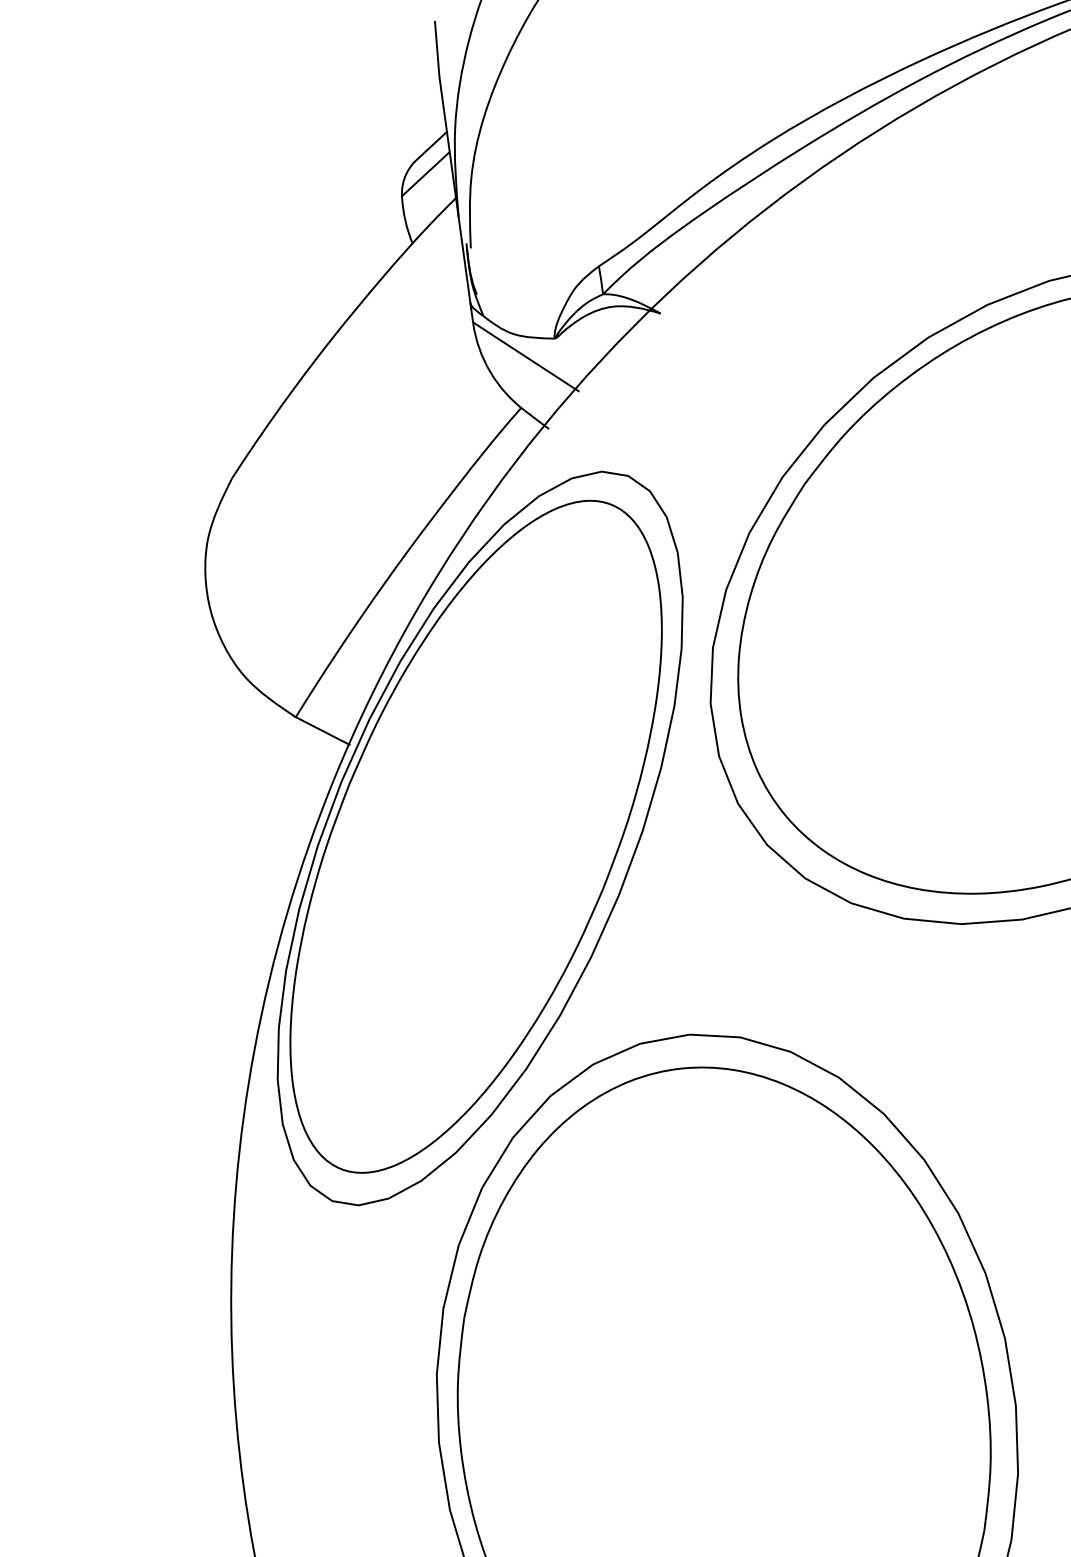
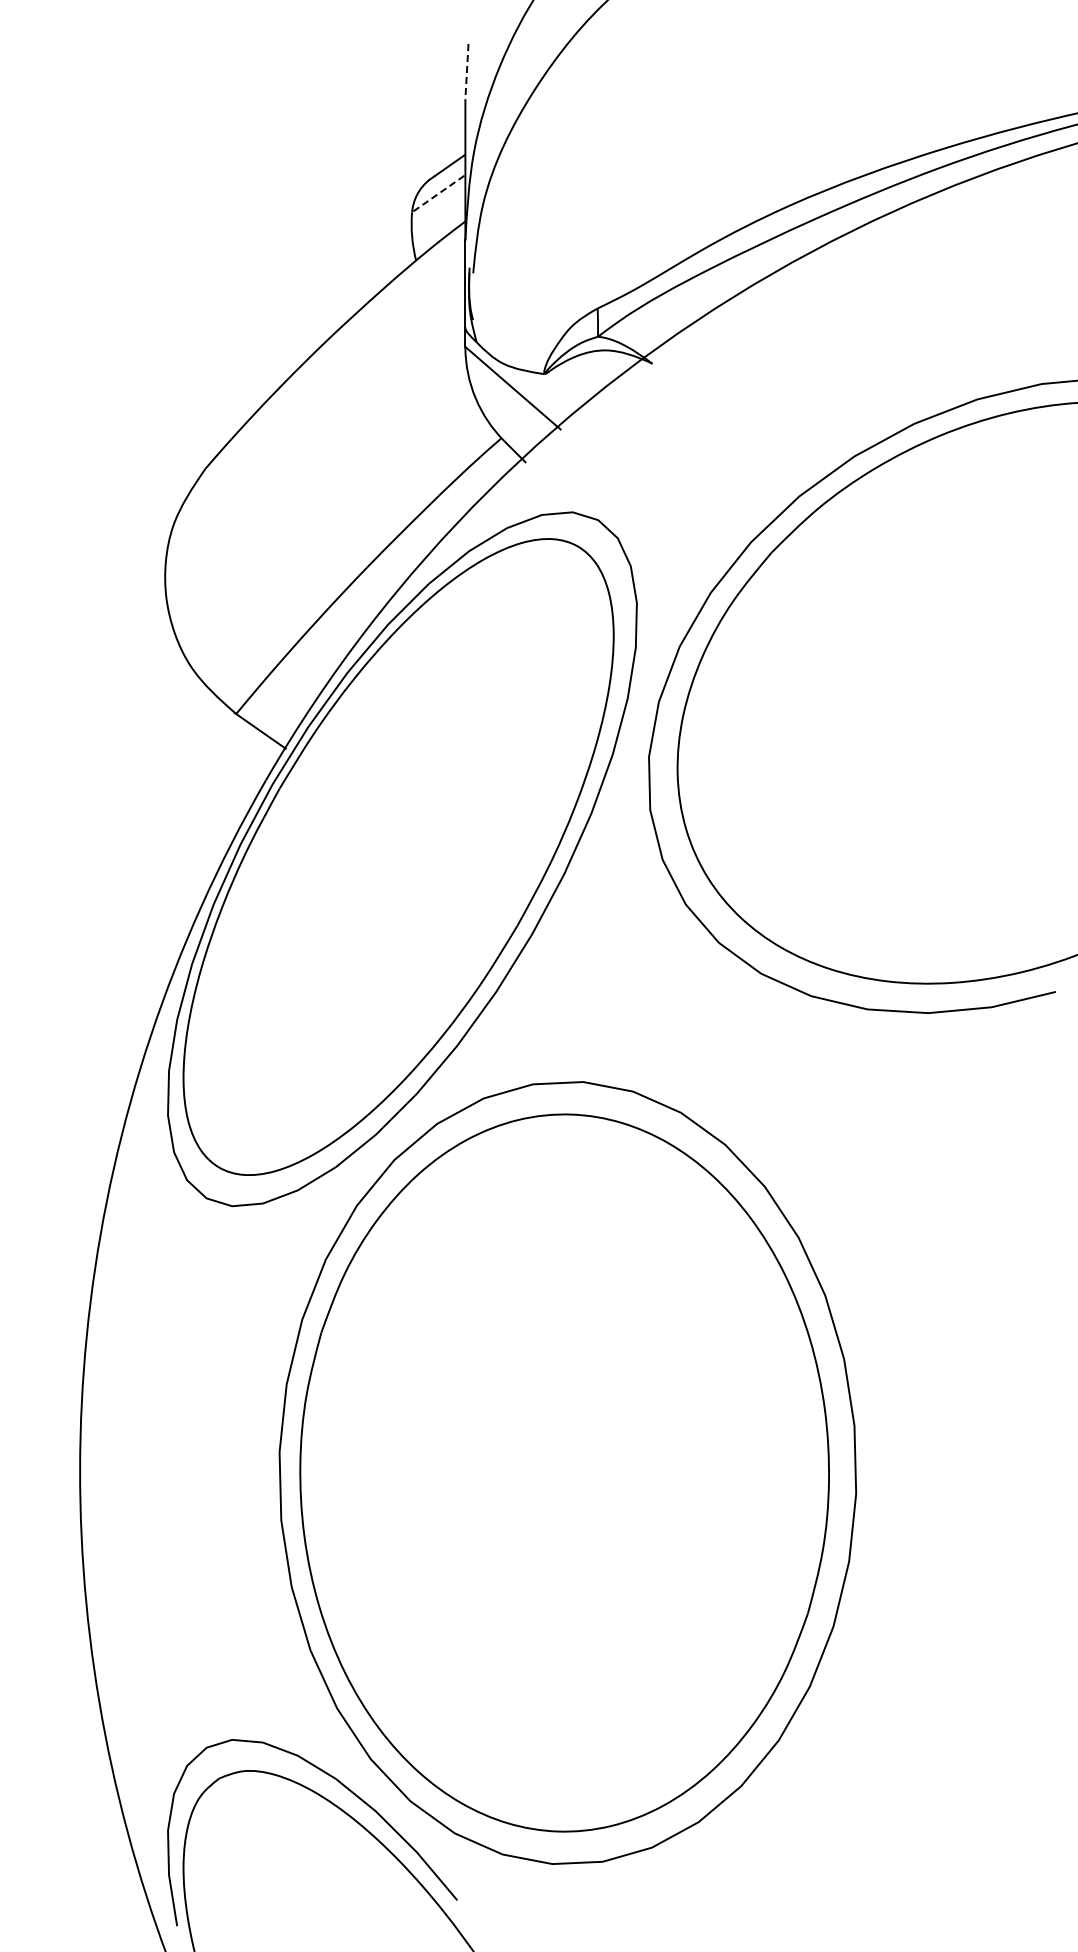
line: (436, 49) -> (466, 71), solid -> dashed
line: (425, 174) -> (438, 194), solid -> dashed

